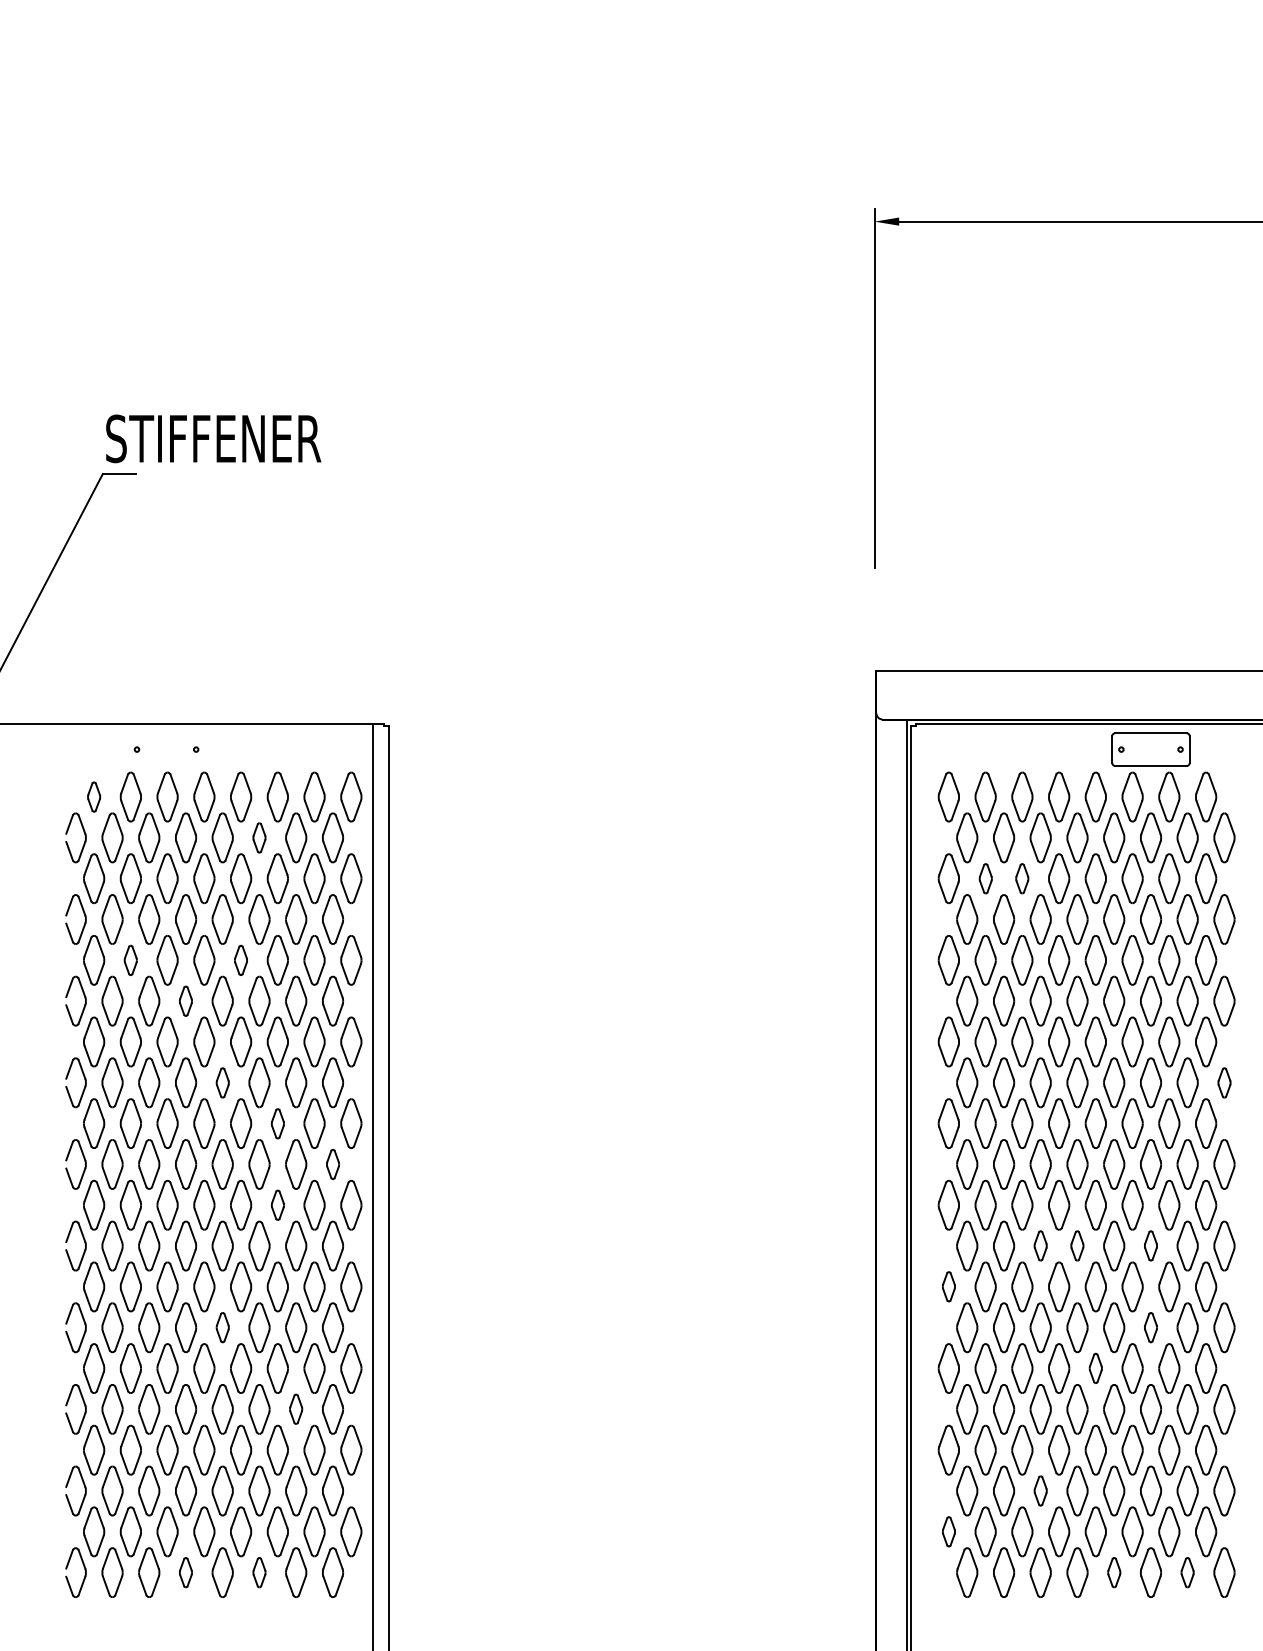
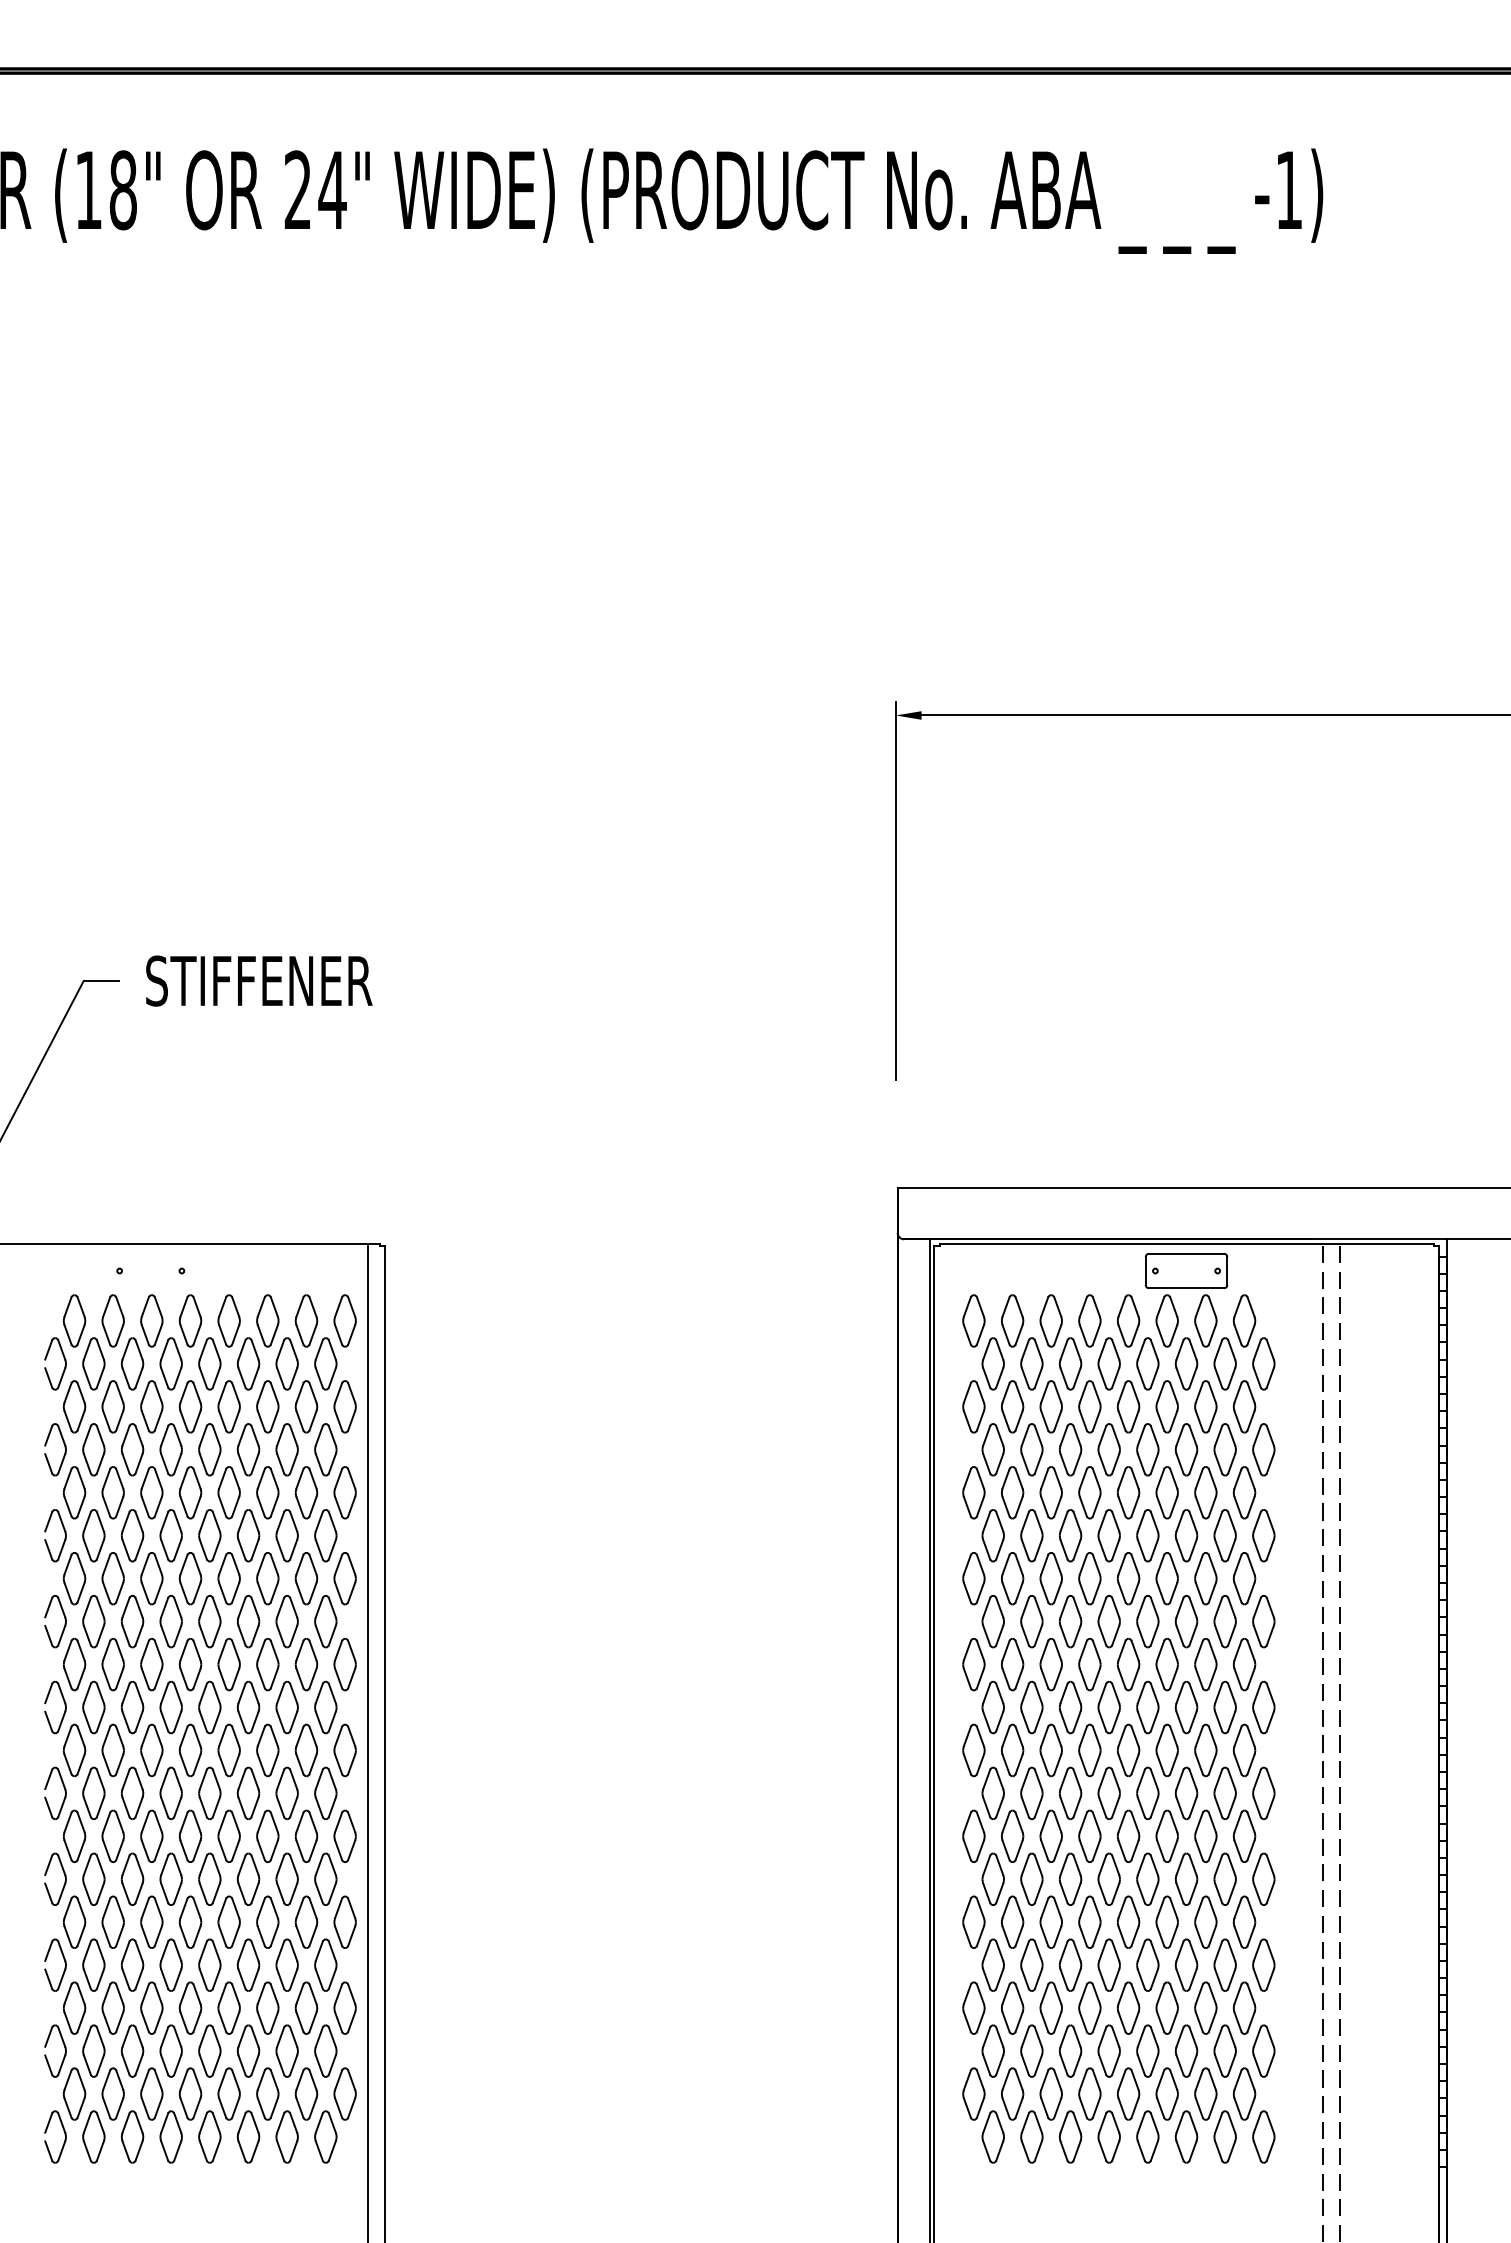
text: (213, 438) -> (259, 980), moved
part: (94, 796) -> (74, 1320), size x1.67
part: (259, 837) -> (248, 1363), size x1.67
part: (985, 878) -> (1012, 1406), size x1.67
part: (1021, 878) -> (1050, 1406), size x1.67
part: (130, 960) -> (112, 1492), size x1.67
part: (240, 960) -> (228, 1492), size x1.67
part: (185, 1000) -> (170, 1535), size x1.67
part: (222, 1082) -> (209, 1621), size x1.67
part: (1224, 1082) -> (1263, 1621), size x1.67
part: (277, 1123) -> (267, 1664), size x1.67
part: (332, 1164) -> (325, 1707), size x1.67
part: (277, 1205) -> (267, 1750), size x1.67
part: (1040, 1245) -> (1070, 1792), size x1.67
part: (1076, 1245) -> (1108, 1792), size x1.67
part: (1150, 1245) -> (1186, 1792), size x1.67
part: (948, 1286) -> (973, 1835), size x1.67
part: (222, 1326) -> (209, 1878), size x1.67
part: (1150, 1326) -> (1186, 1878), size x1.67
part: (1095, 1367) -> (1128, 1921), size x1.67
part: (295, 1408) -> (286, 1964), size x1.67
part: (1040, 1490) -> (1070, 2050), size x1.67
part: (948, 1531) -> (973, 2093), size x1.67
part: (185, 1572) -> (170, 2136), size x1.67
part: (259, 1572) -> (248, 2136), size x1.67
part: (1113, 1572) -> (1147, 2136), size x1.67
part: (1187, 1572) -> (1224, 2136), size x1.67

